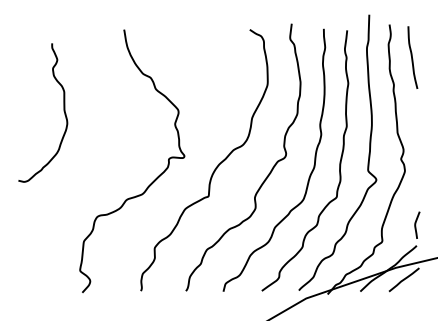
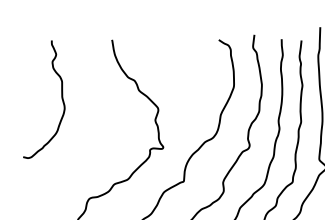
curve: (63, 111) -> (61, 98), moved

